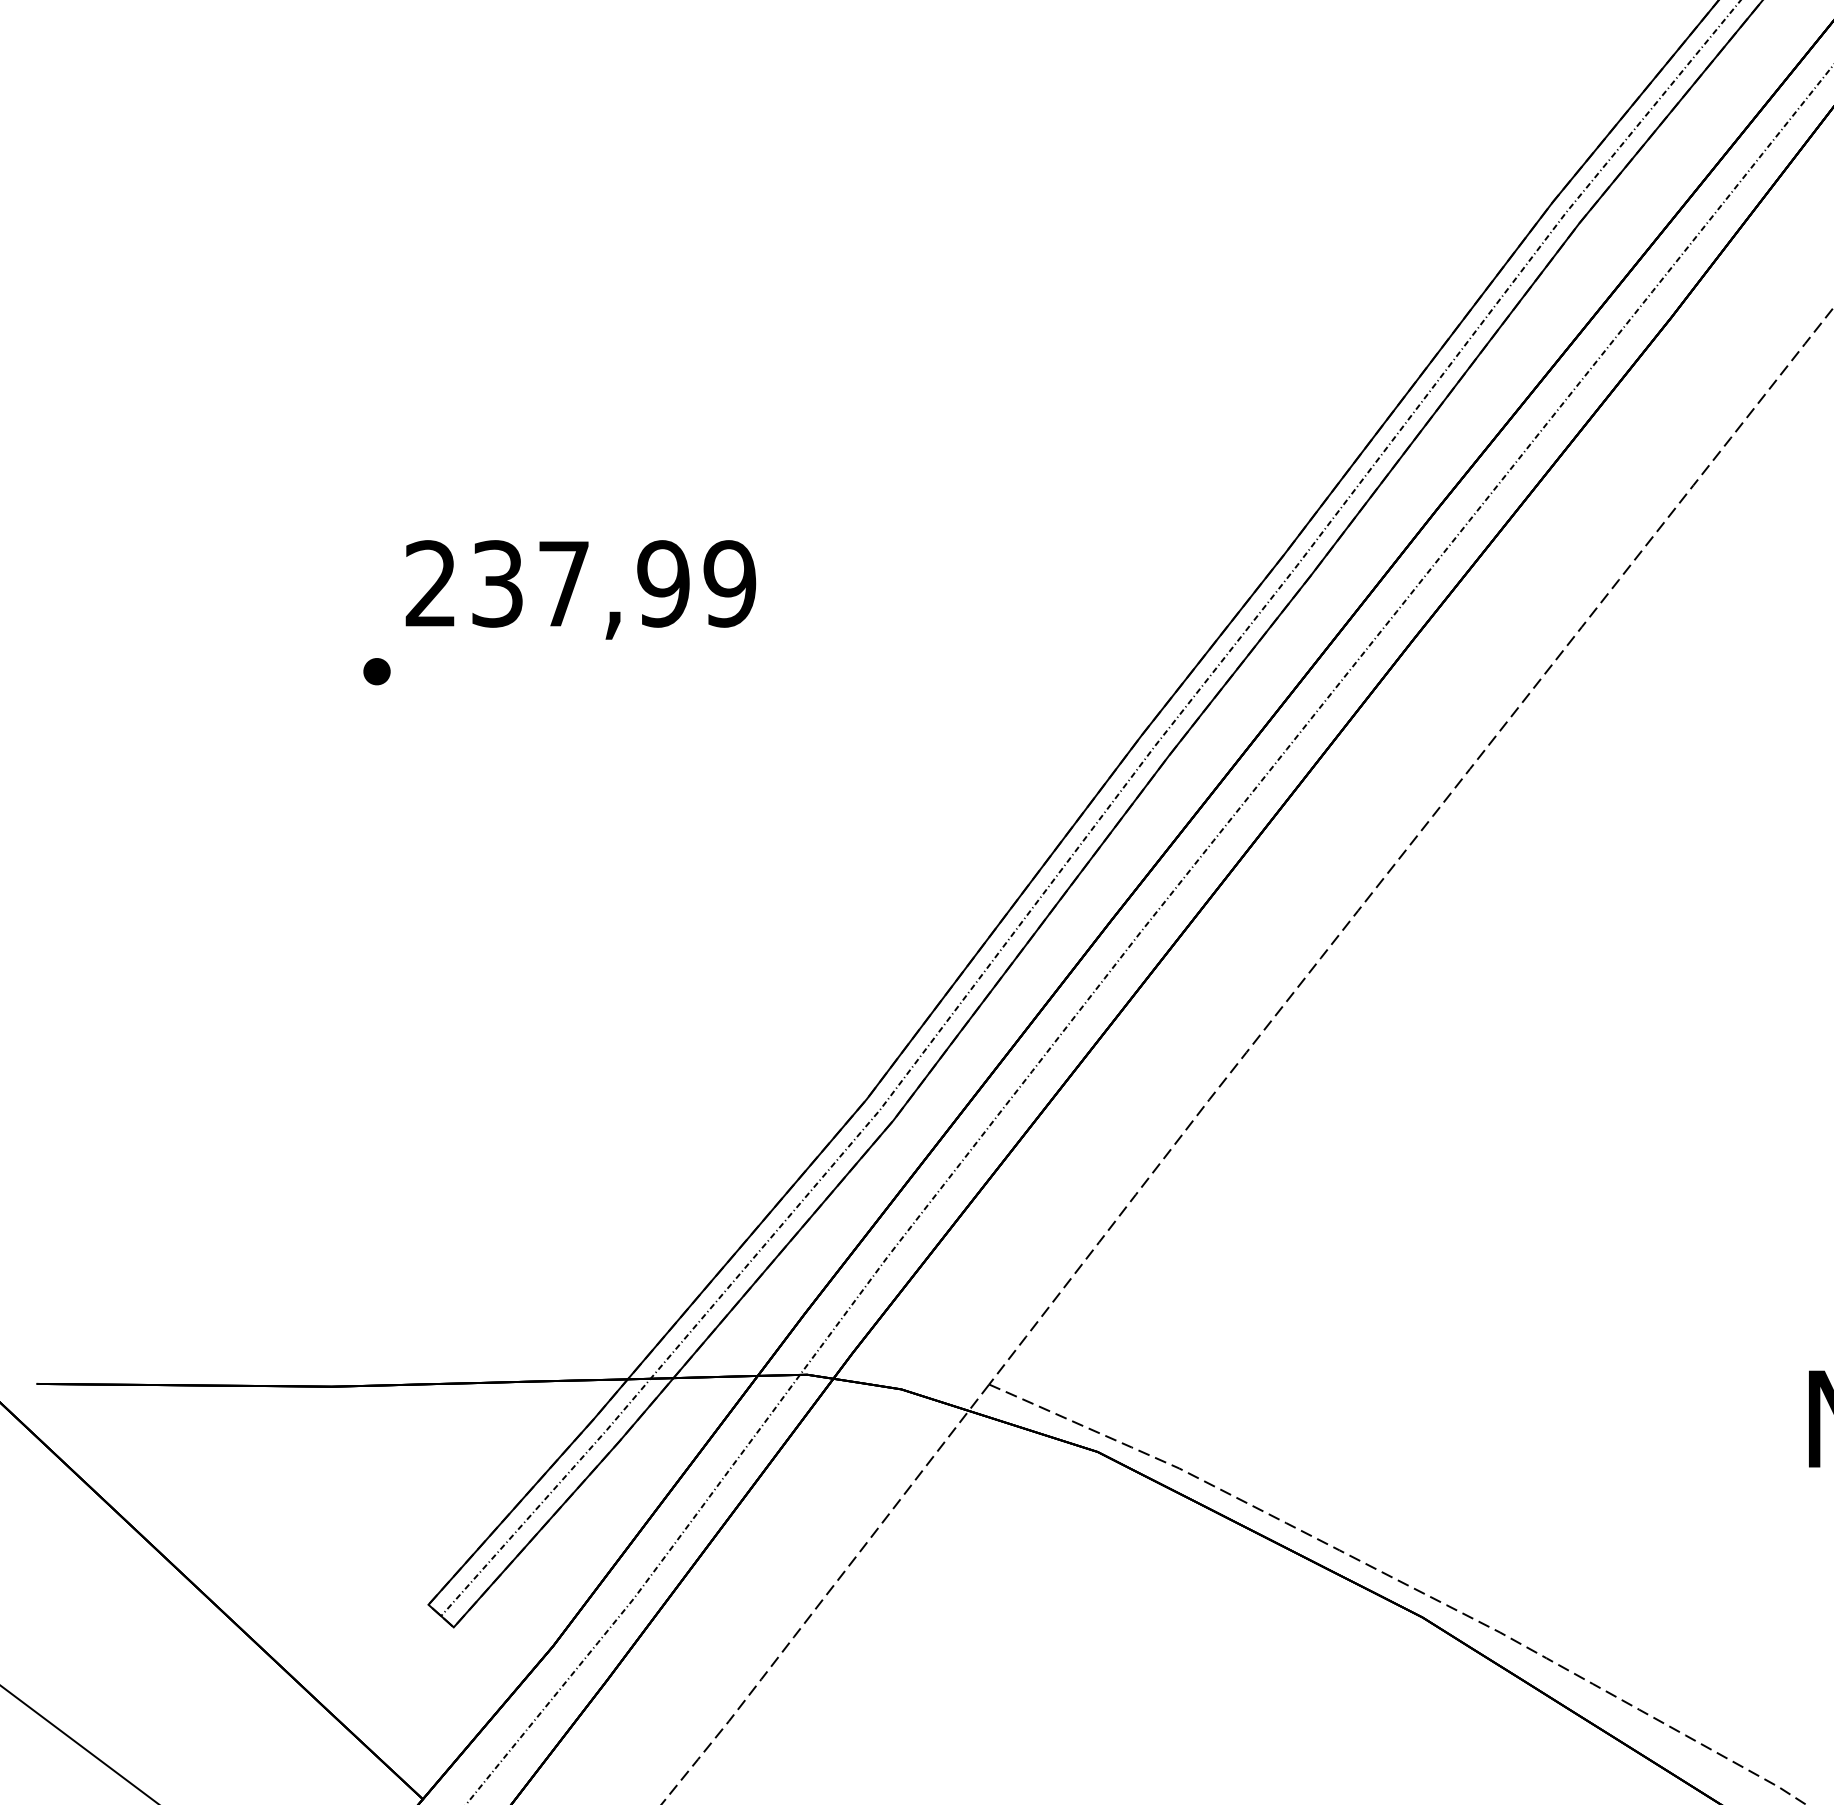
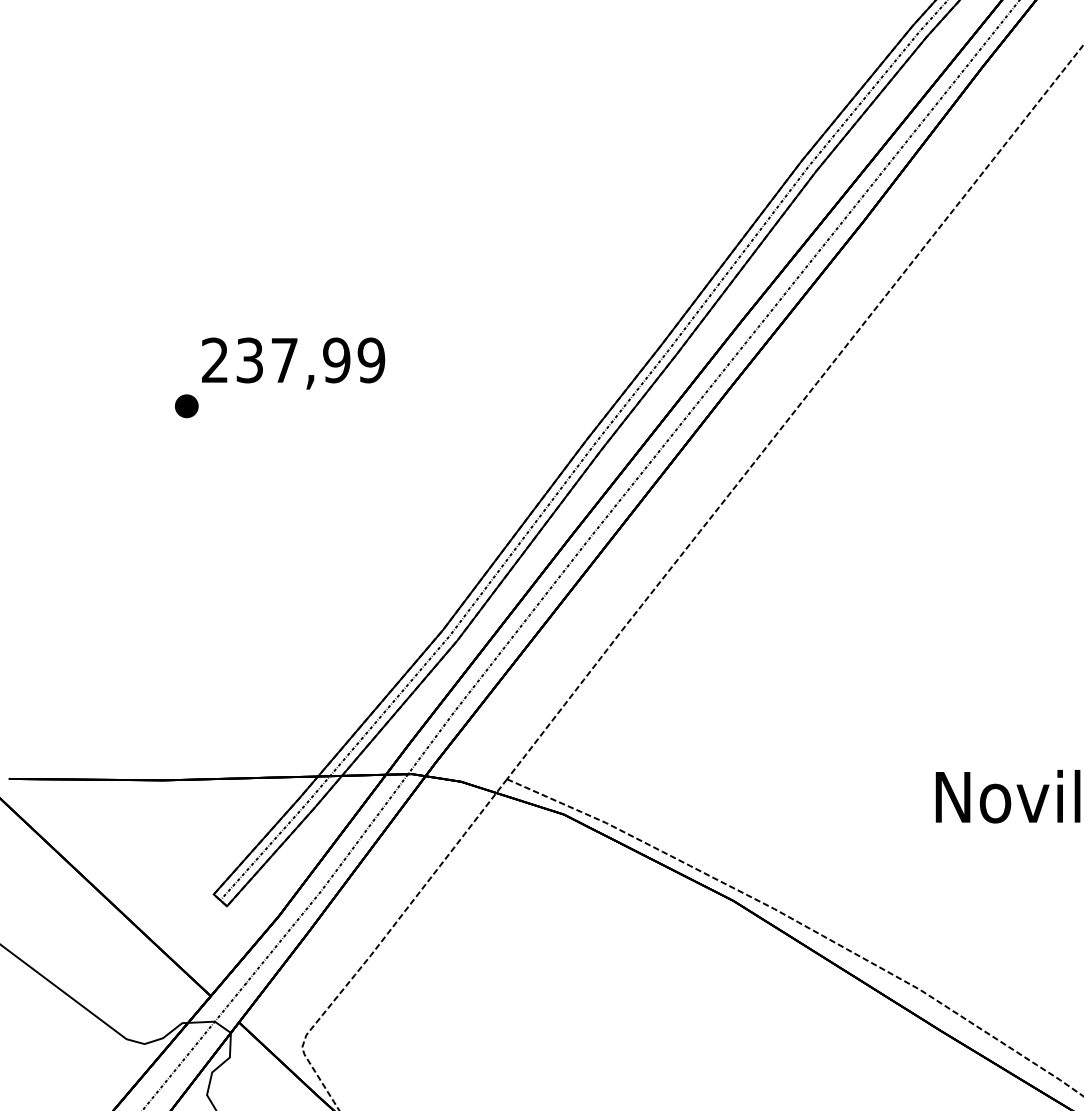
part: (376, 671) -> (186, 406), size x1.67

